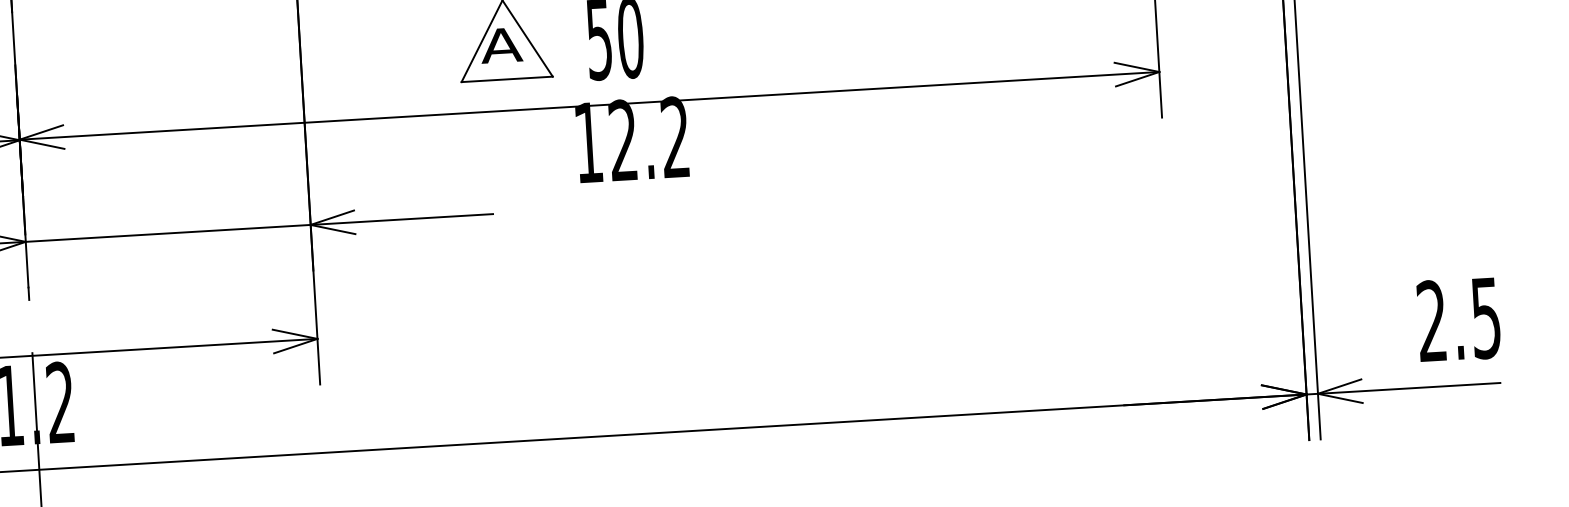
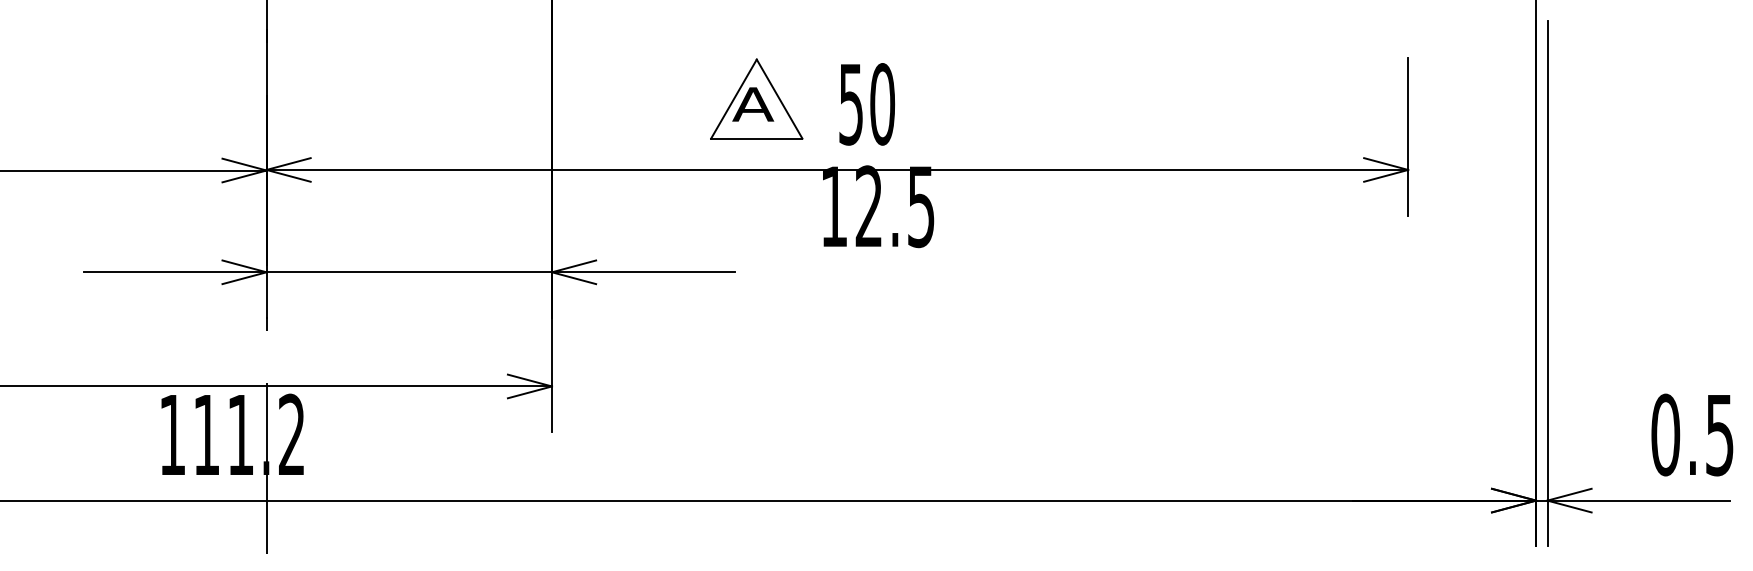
text: (675, 137) -> (921, 206), 12.2 -> 12.5
text: (1431, 320) -> (1665, 434), 2.5 -> 0.5

